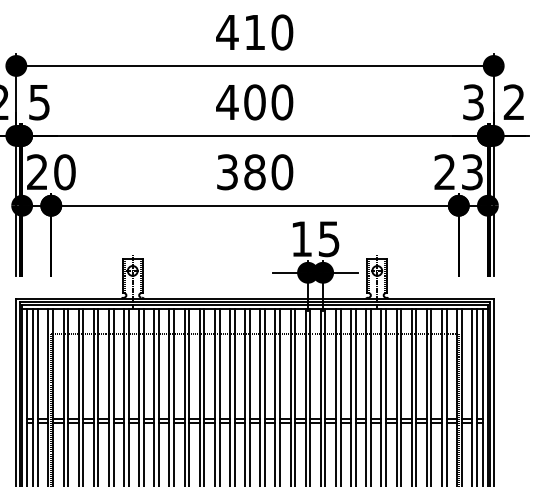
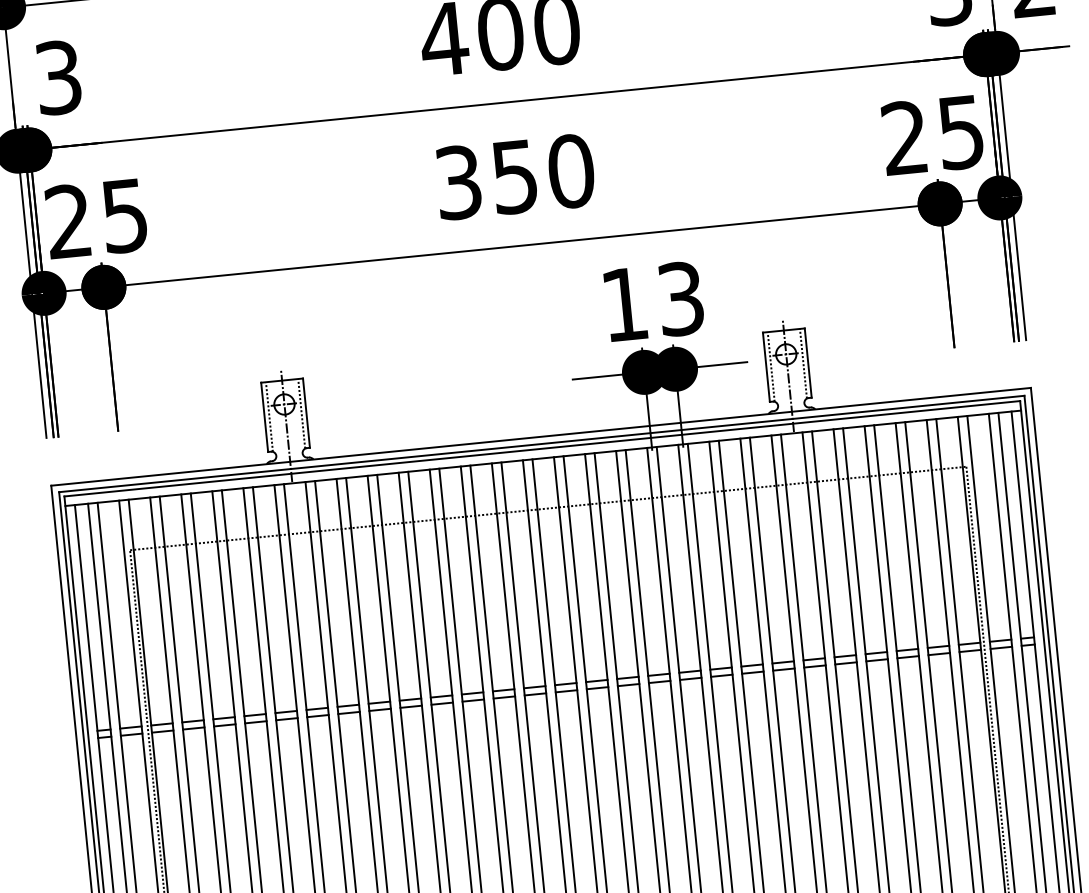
text: (39, 101) -> (58, 75), 5 -> 3
text: (472, 171) -> (961, 130), 23 -> 25
text: (64, 172) -> (124, 216), 20 -> 25
text: (254, 172) -> (514, 177), 380 -> 350
text: (329, 238) -> (681, 297), 15 -> 13

